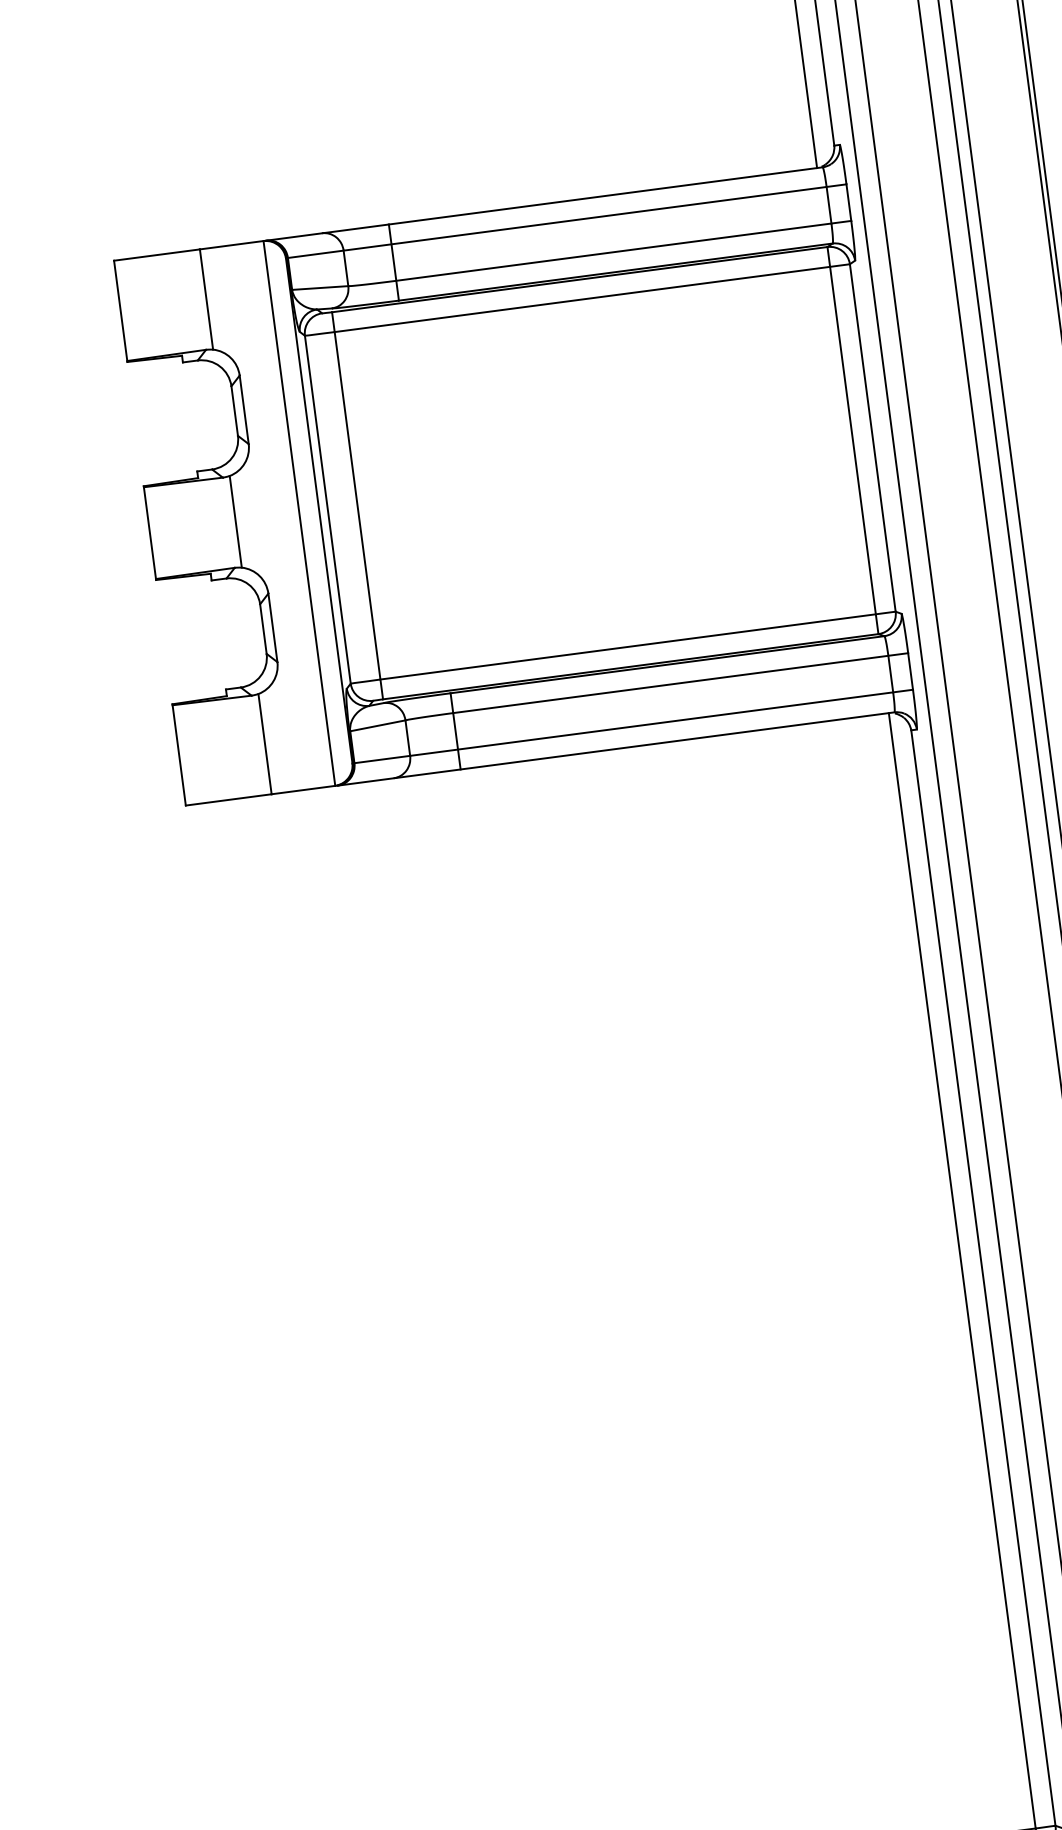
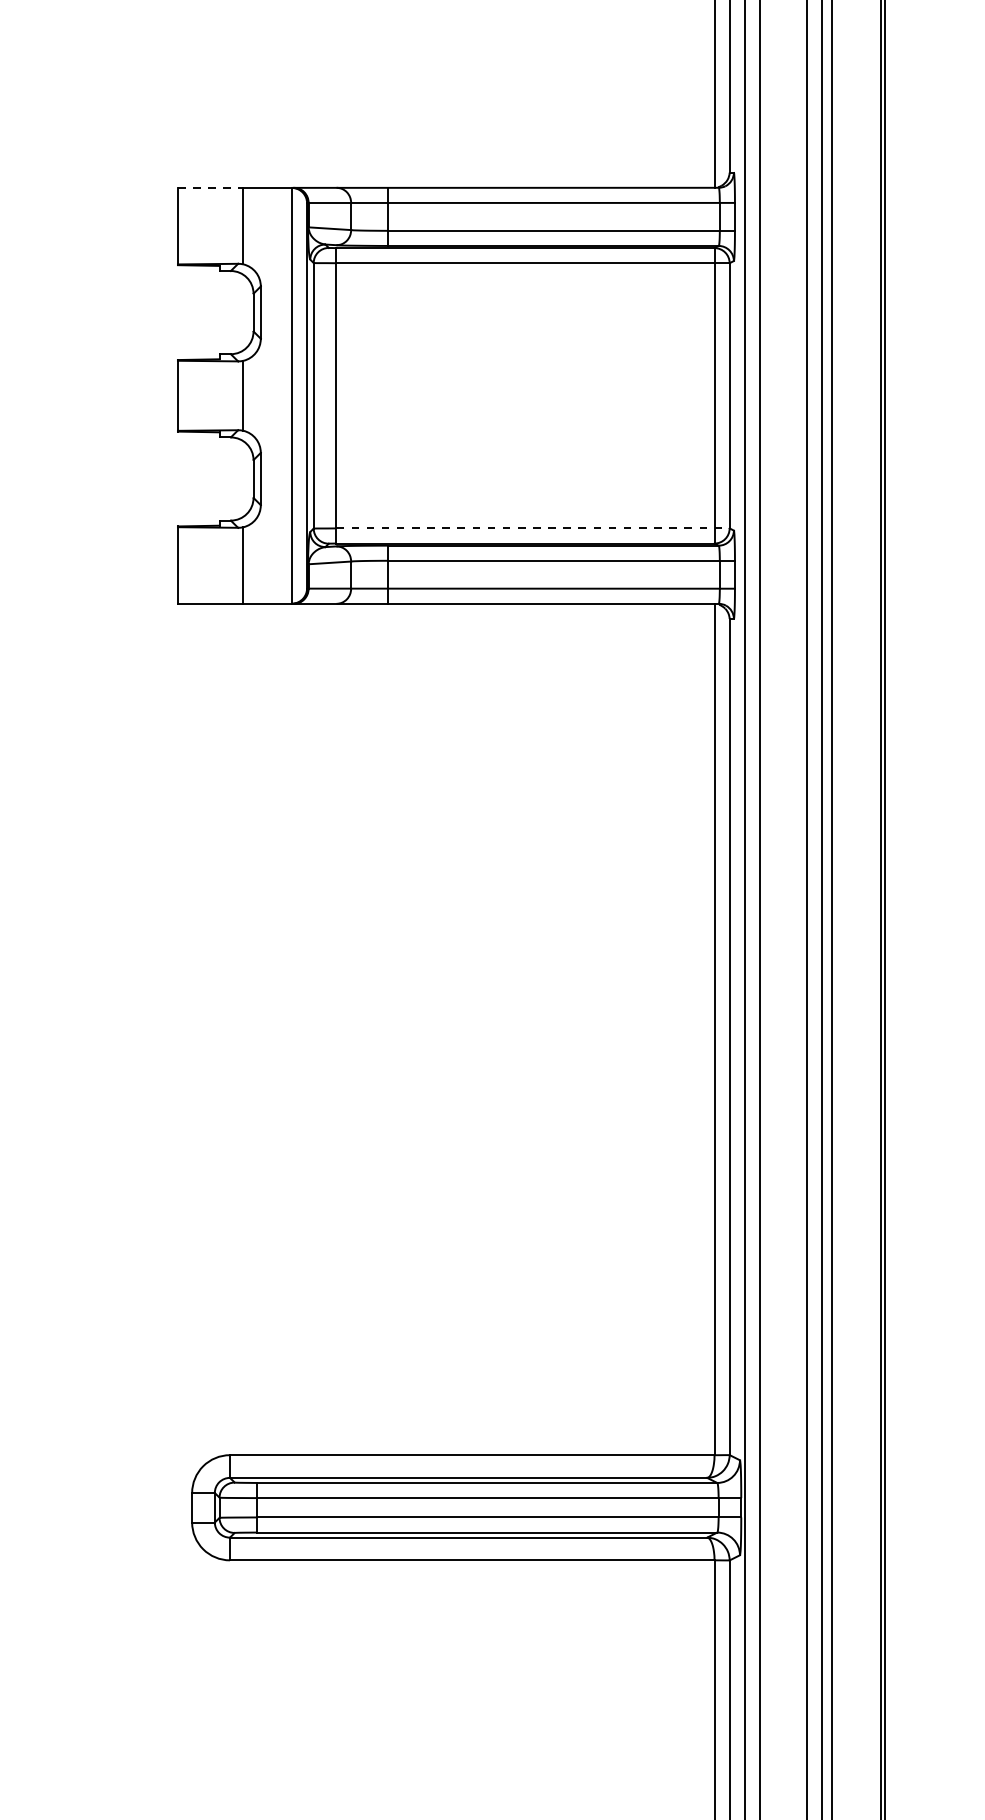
line: (156, 254) -> (210, 187), solid -> dashed
line: (638, 645) -> (533, 528), solid -> dashed

